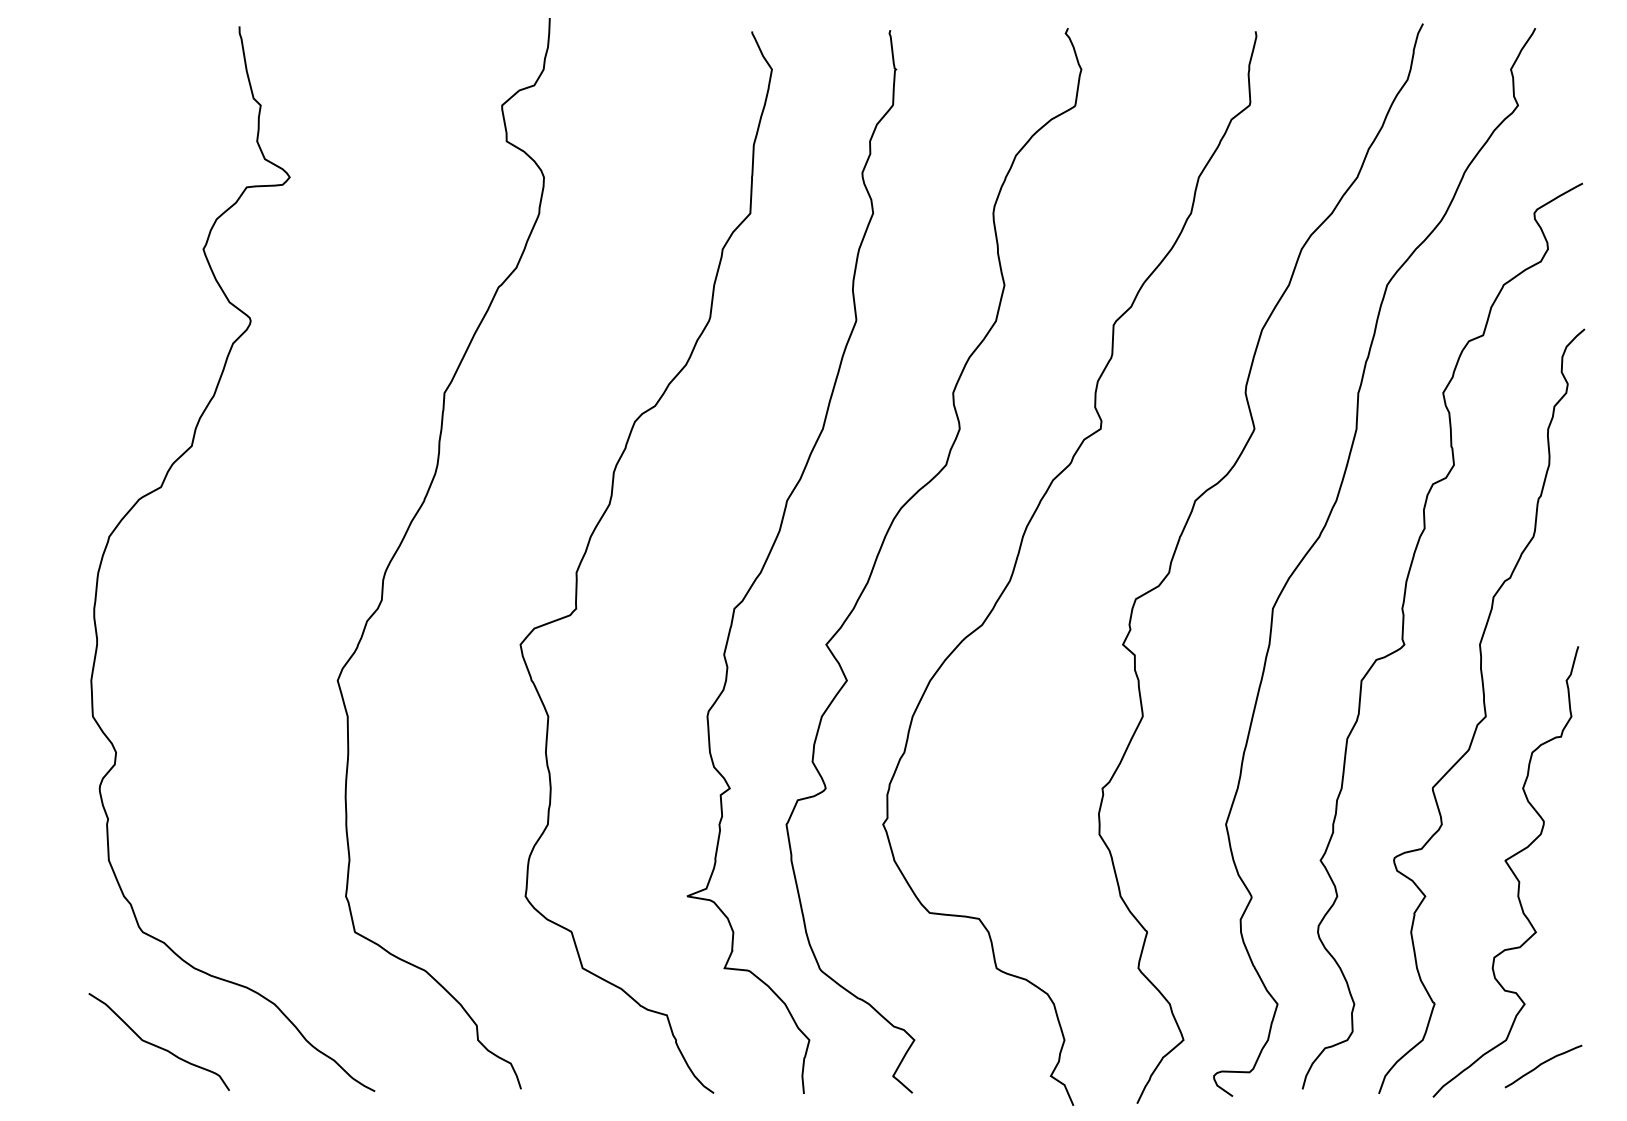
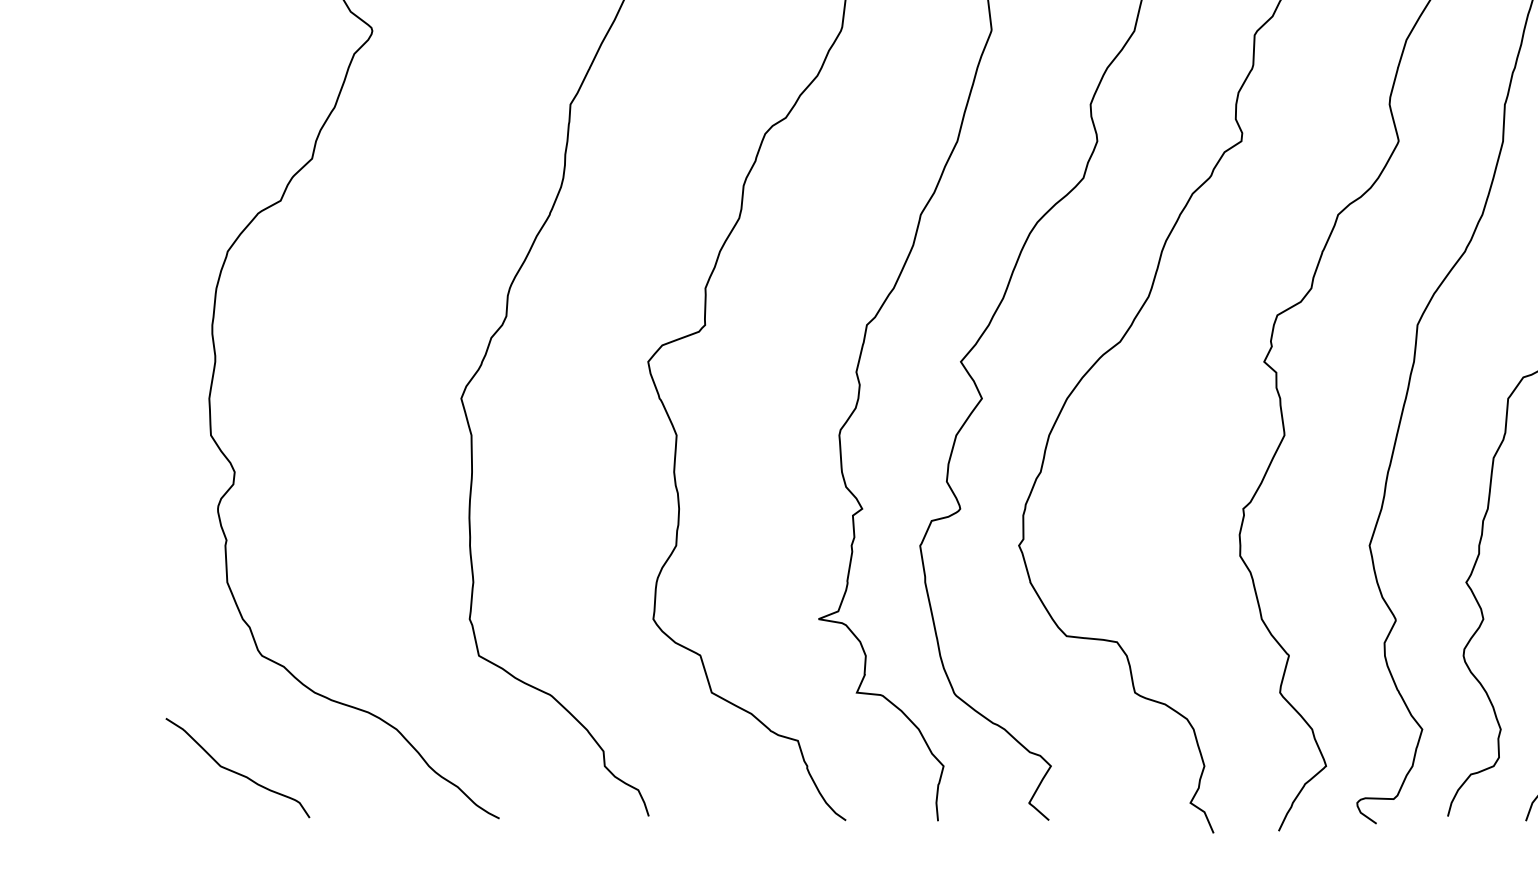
curve: (157, 1045) -> (236, 771), moved

